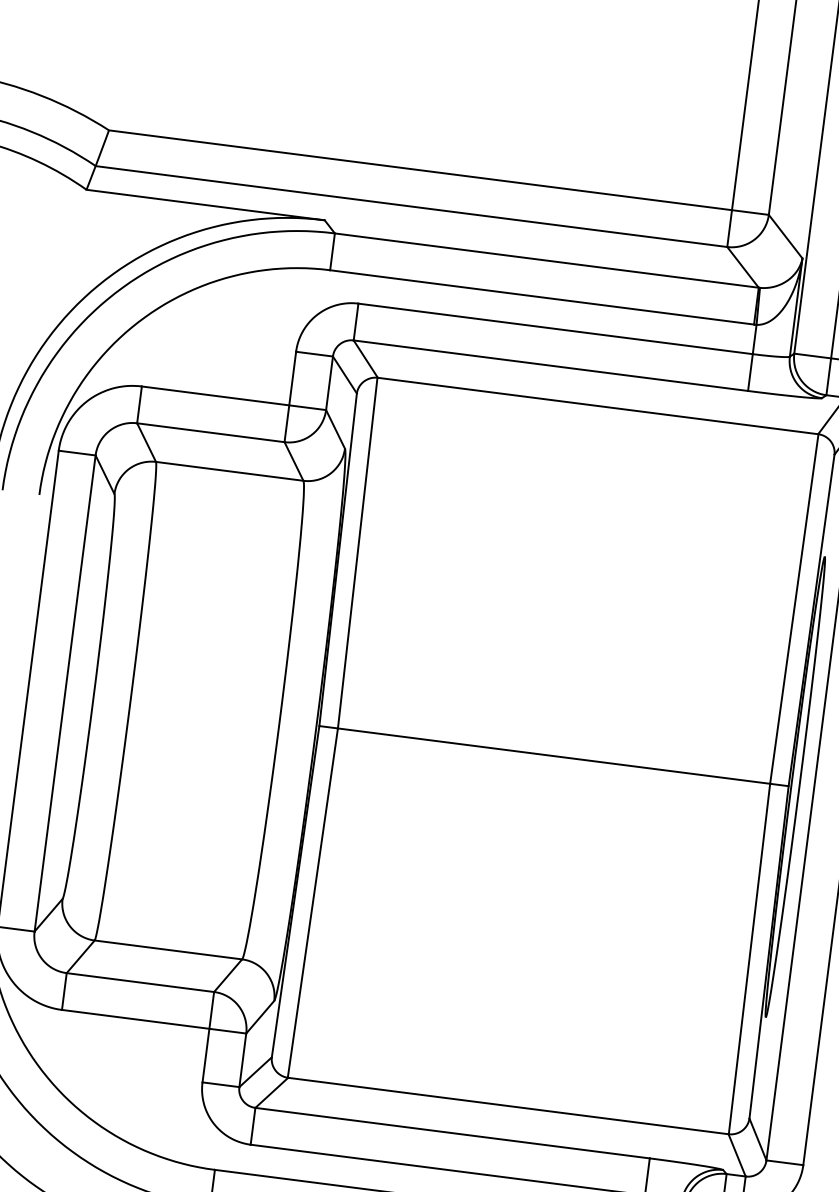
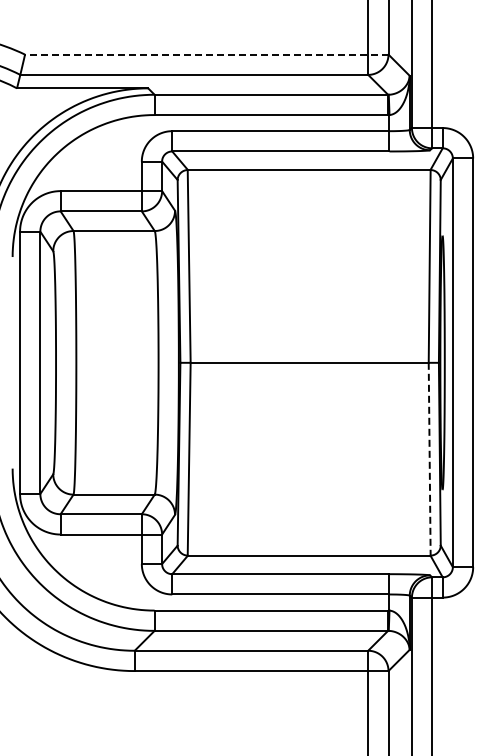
line: (438, 172) -> (206, 54), solid -> dashed
line: (749, 959) -> (429, 459), solid -> dashed

